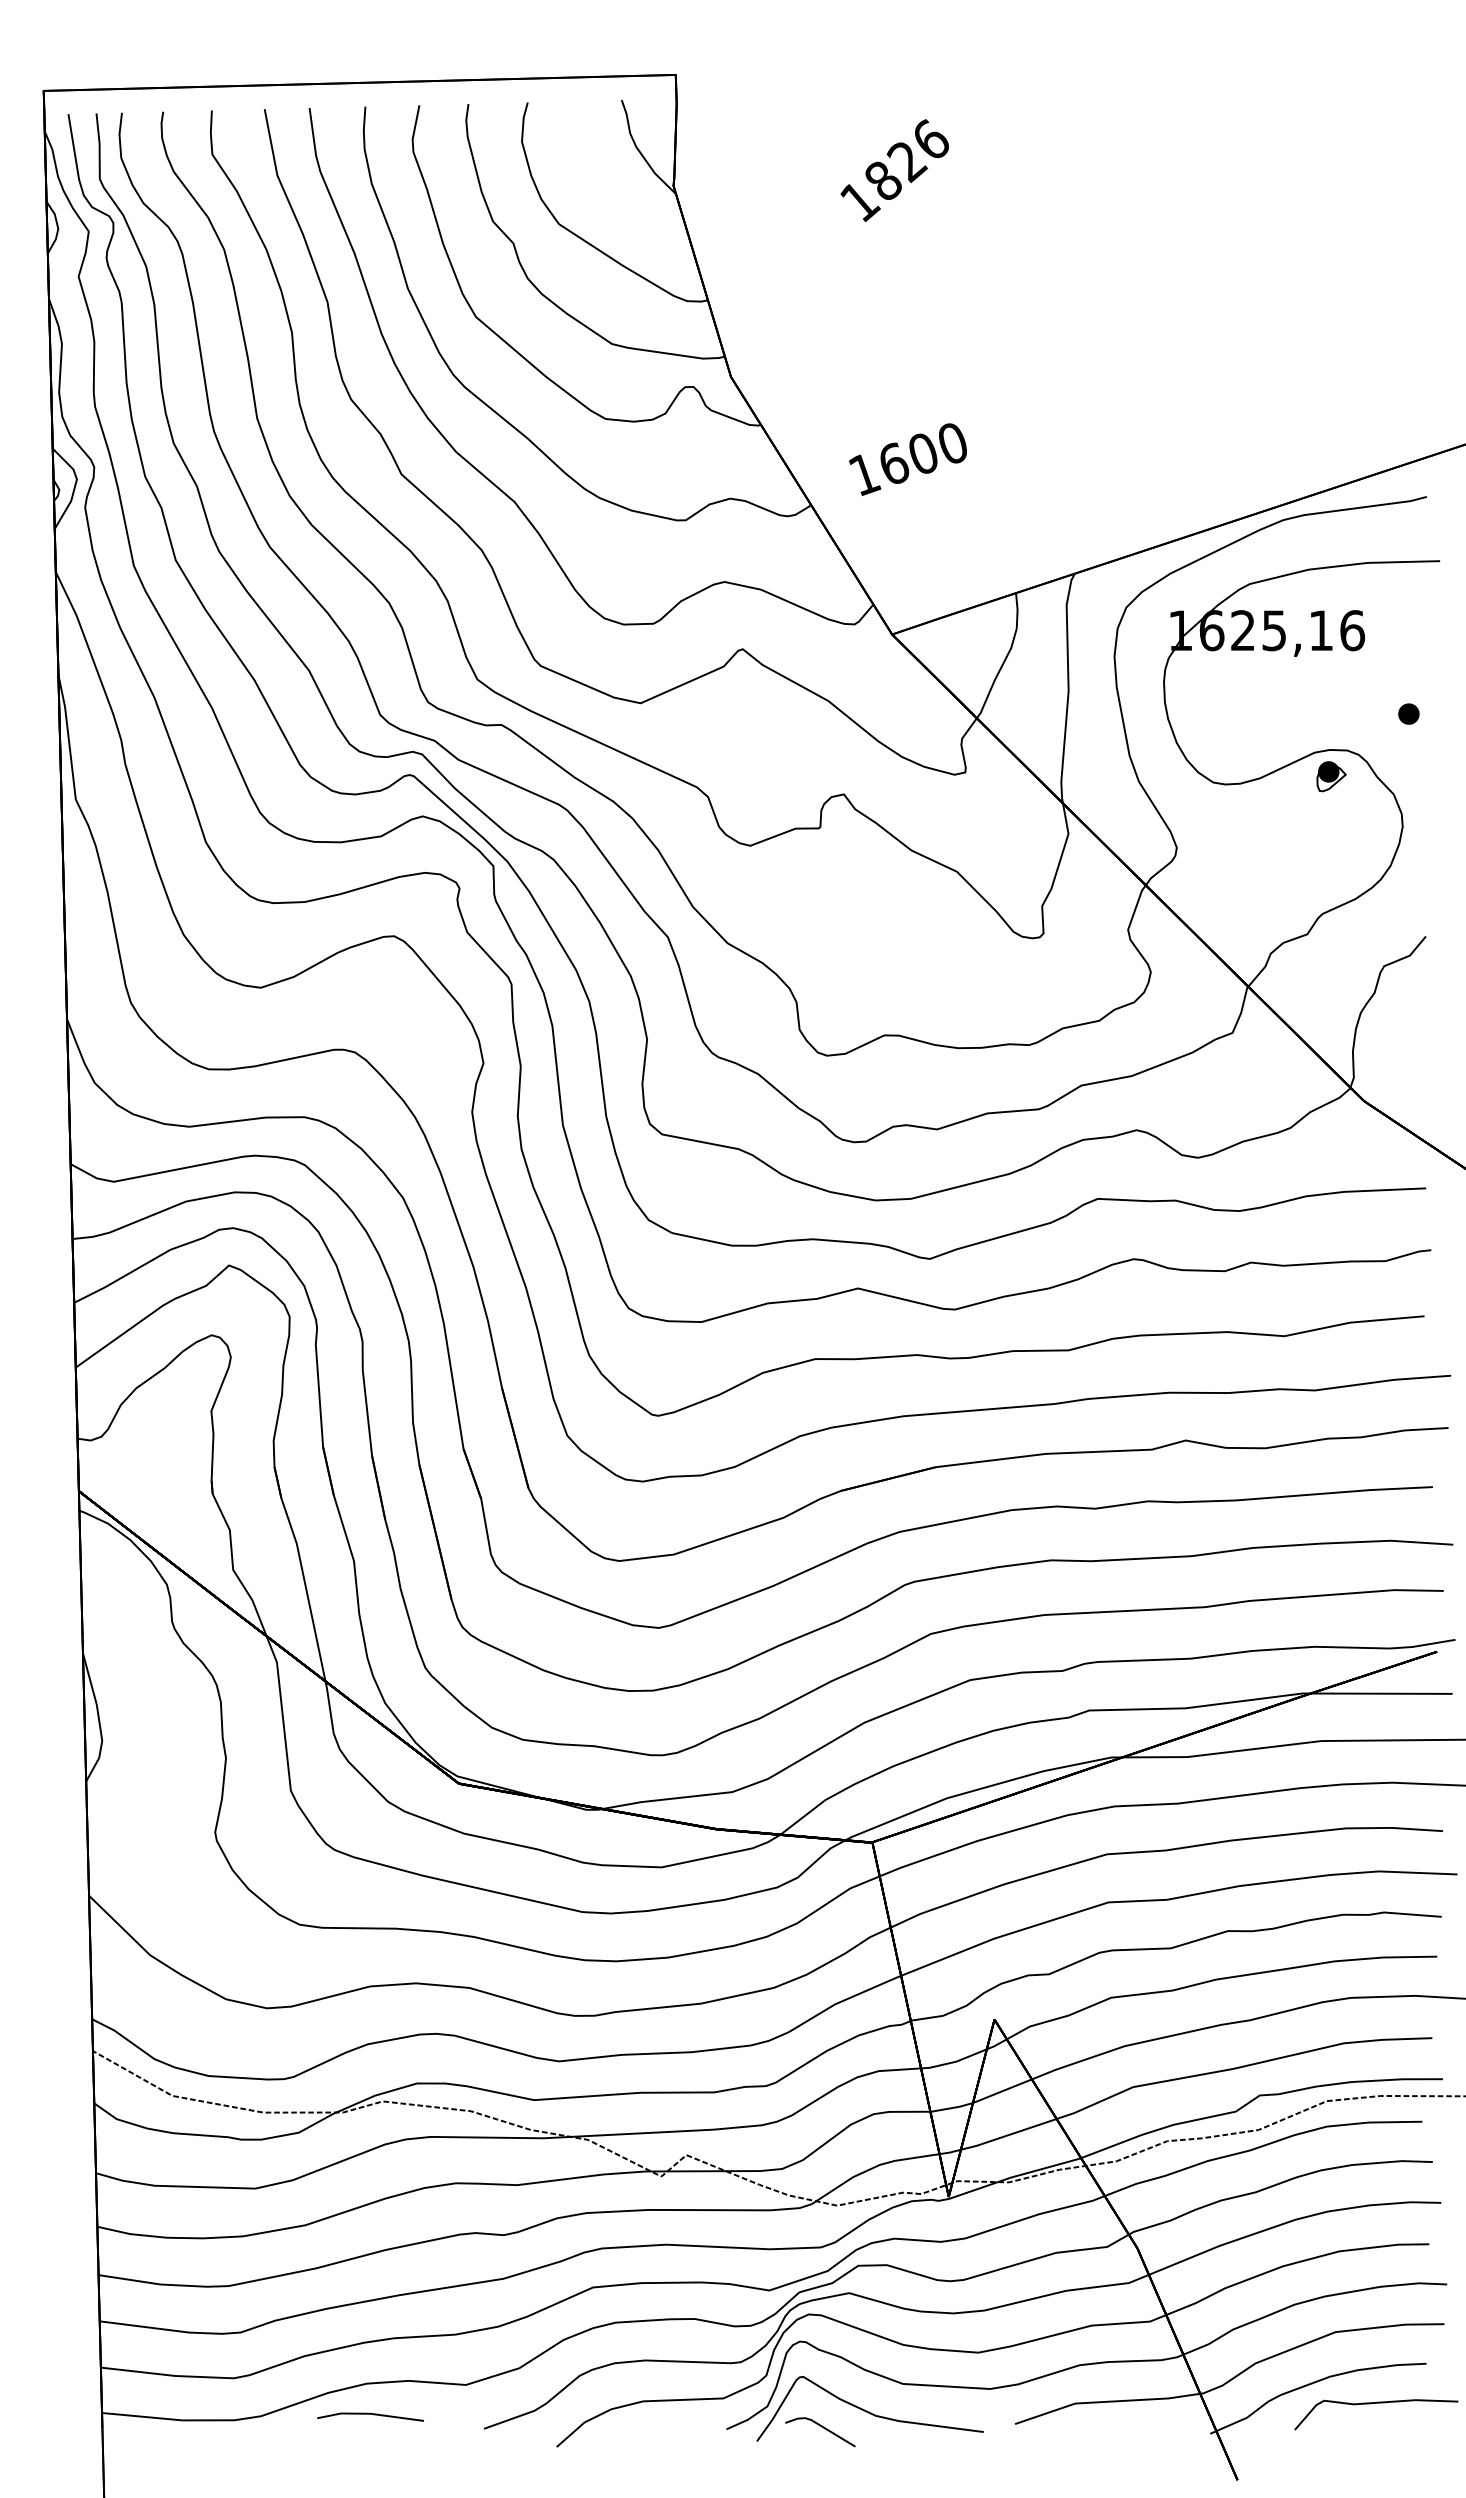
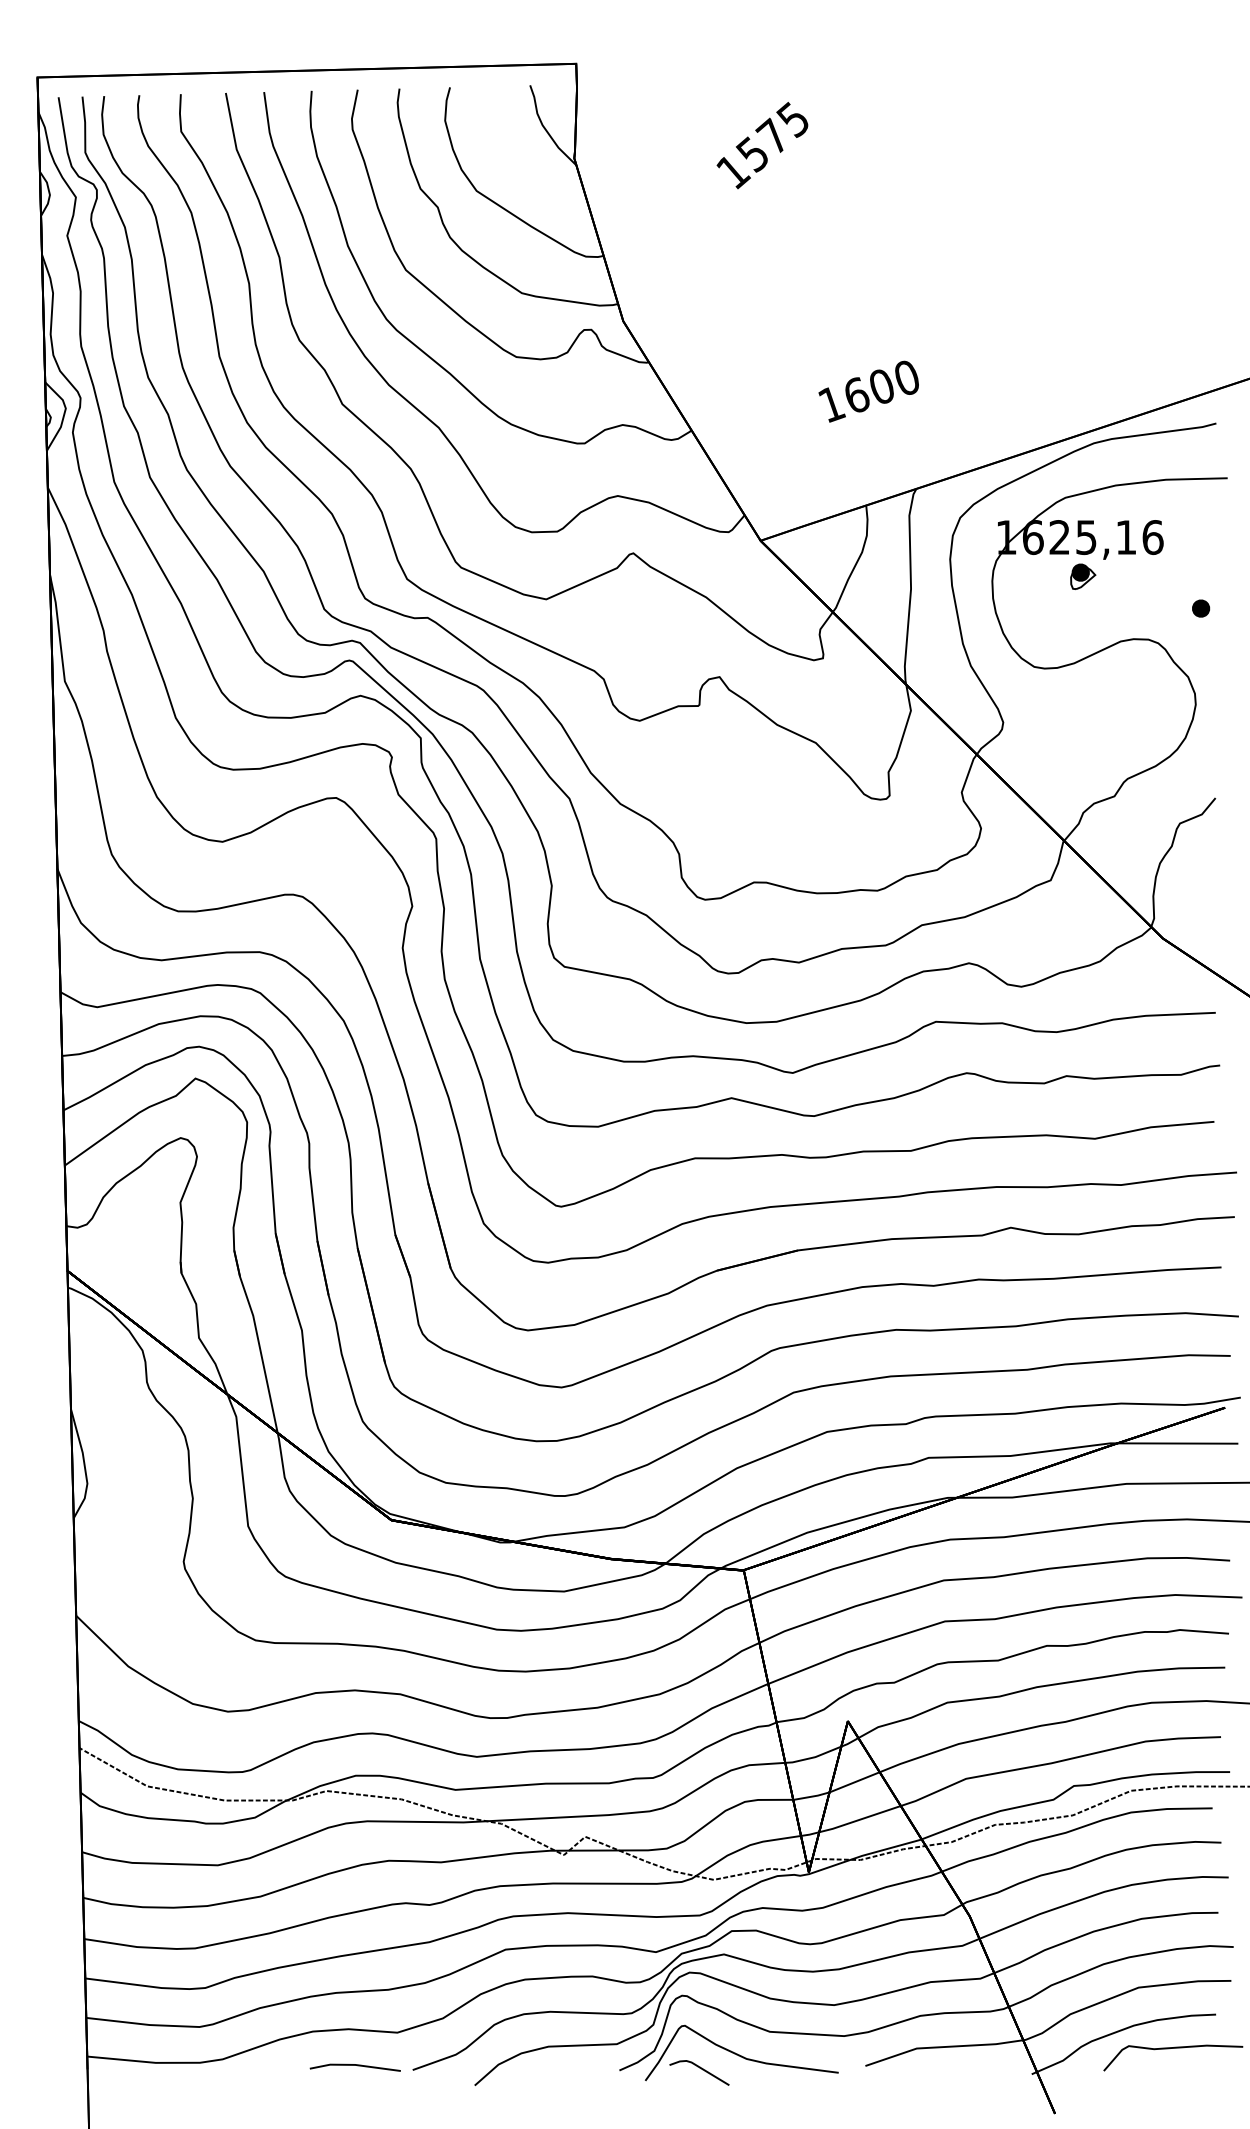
text: (905, 160) -> (772, 136), 1826 -> 1575
text: (907, 459) -> (868, 391), moved
part: (1331, 776) -> (1083, 576), moved
line: (370, 2414) -> (355, 2065), moved

